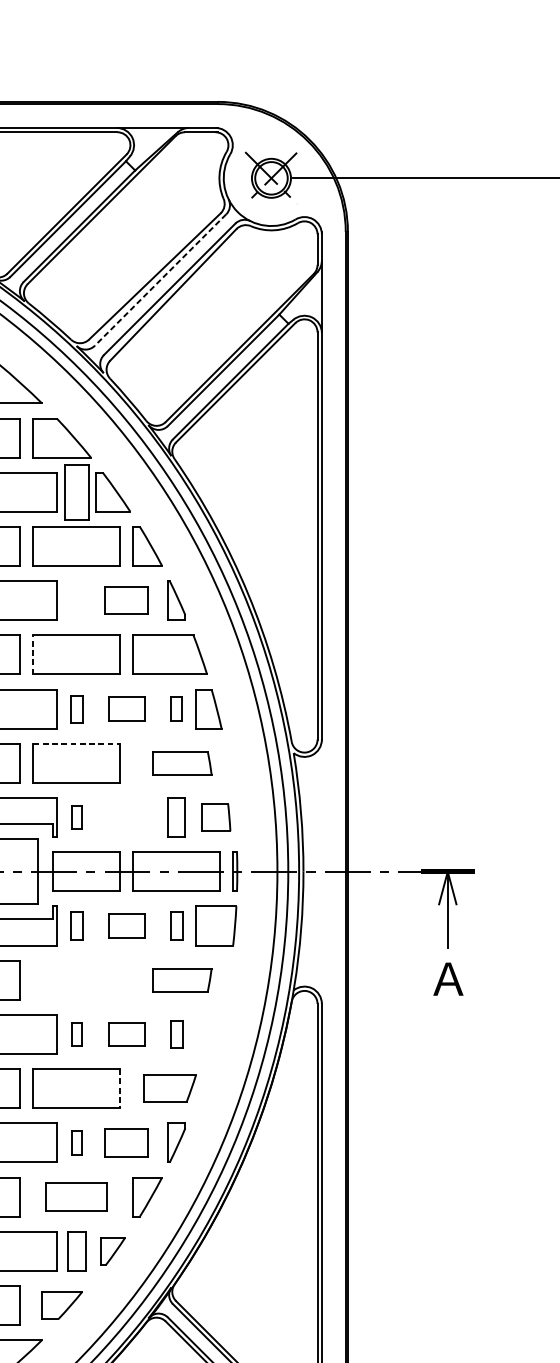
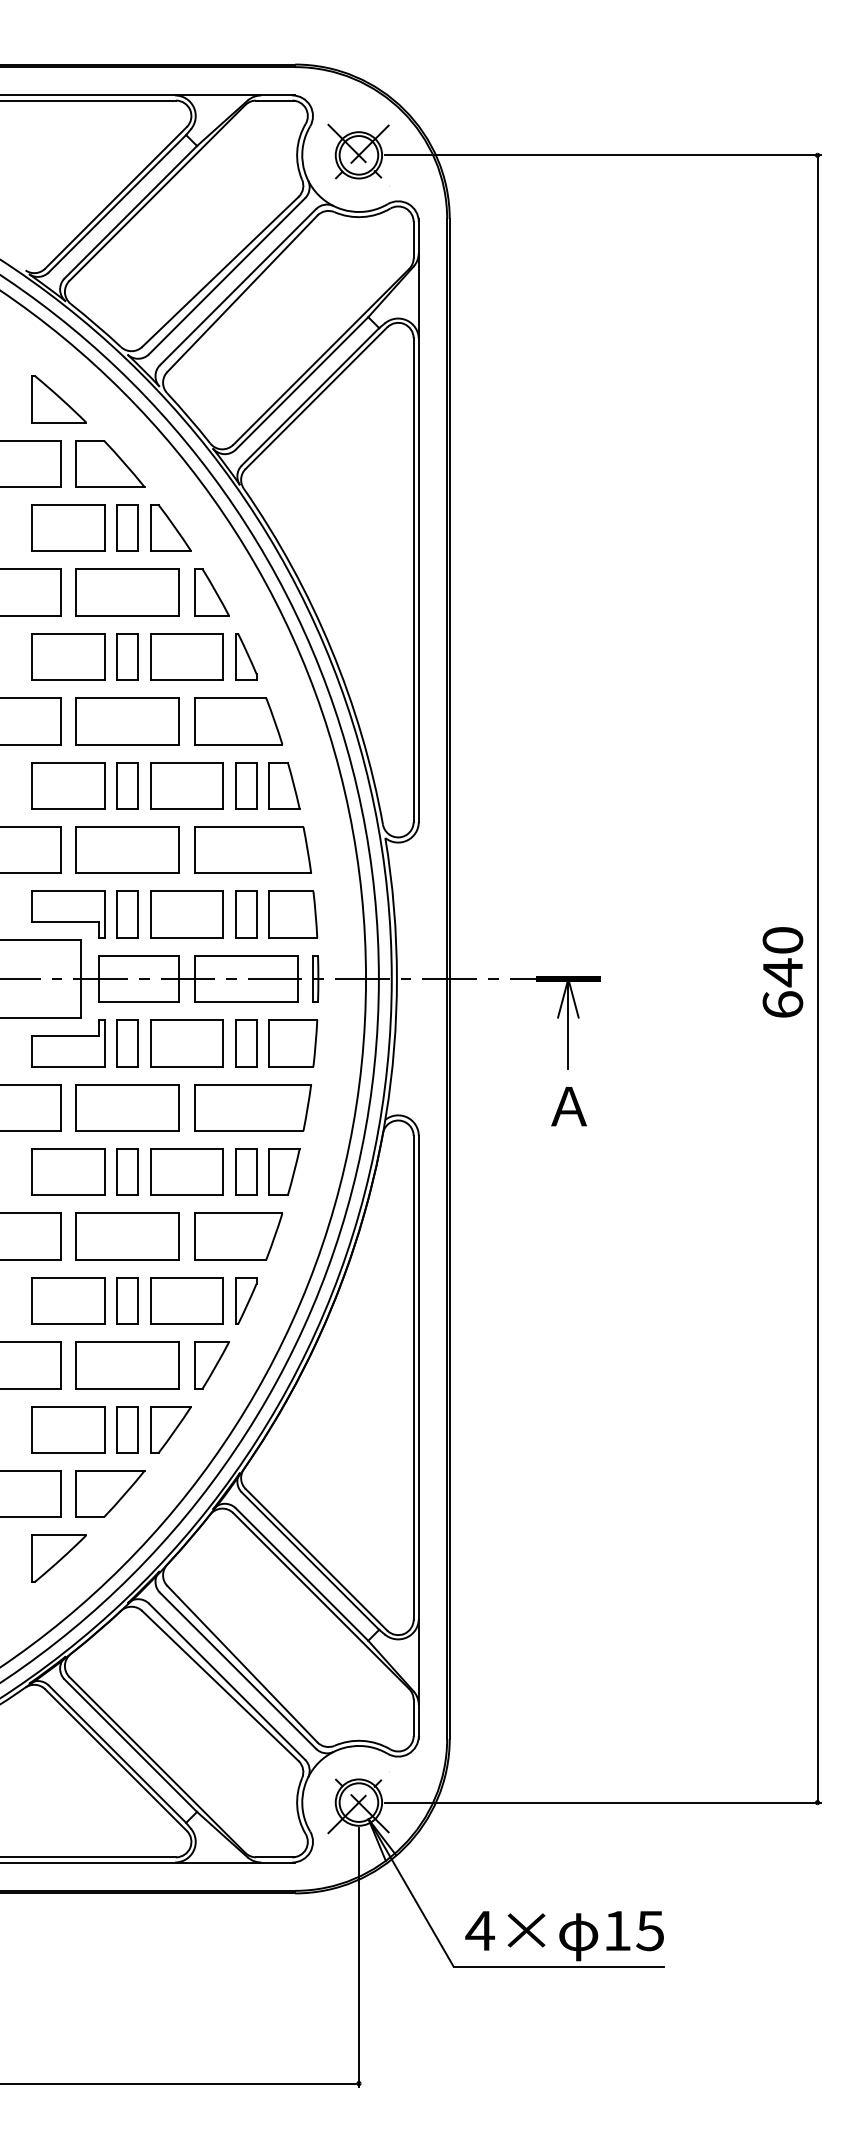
line: (159, 280) -> (226, 276), dashed -> solid
part: (76, 491) -> (127, 527), size x0.71
part: (76, 600) -> (127, 656), added
part: (126, 600) -> (186, 656), size x1.43
line: (33, 654) -> (76, 720), dashed -> solid
part: (76, 708) -> (127, 785), size x1.43
part: (126, 708) -> (186, 785), size x1.67
part: (176, 708) -> (246, 785), size x1.67
line: (76, 744) -> (127, 827), dashed -> solid
part: (181, 762) -> (252, 849), size x1.67
part: (76, 817) -> (127, 914), size x1.67
part: (126, 817) -> (186, 914), added
part: (216, 817) -> (293, 914), size x1.43
part: (76, 926) -> (127, 1043), size x1.43
part: (126, 926) -> (186, 1043), size x1.67
part: (176, 926) -> (246, 1043), size x1.43
part: (76, 979) -> (127, 1107), added
part: (181, 979) -> (252, 1107), size x1.67
part: (76, 1033) -> (127, 1171), size x1.67
part: (126, 1033) -> (186, 1171), size x1.67
part: (176, 1033) -> (246, 1171), size x1.43
part: (208, 1033) -> (284, 1171), added
part: (170, 1088) -> (238, 1236), size x1.43
line: (120, 1089) -> (179, 1237), dashed -> solid
part: (76, 1142) -> (127, 1300), size x1.67
part: (126, 1142) -> (186, 1300), size x1.43
part: (76, 1197) -> (127, 1365), size x1.43
part: (112, 1251) -> (170, 1429), size x1.43
part: (62, 1304) -> (110, 1493), size x1.43

